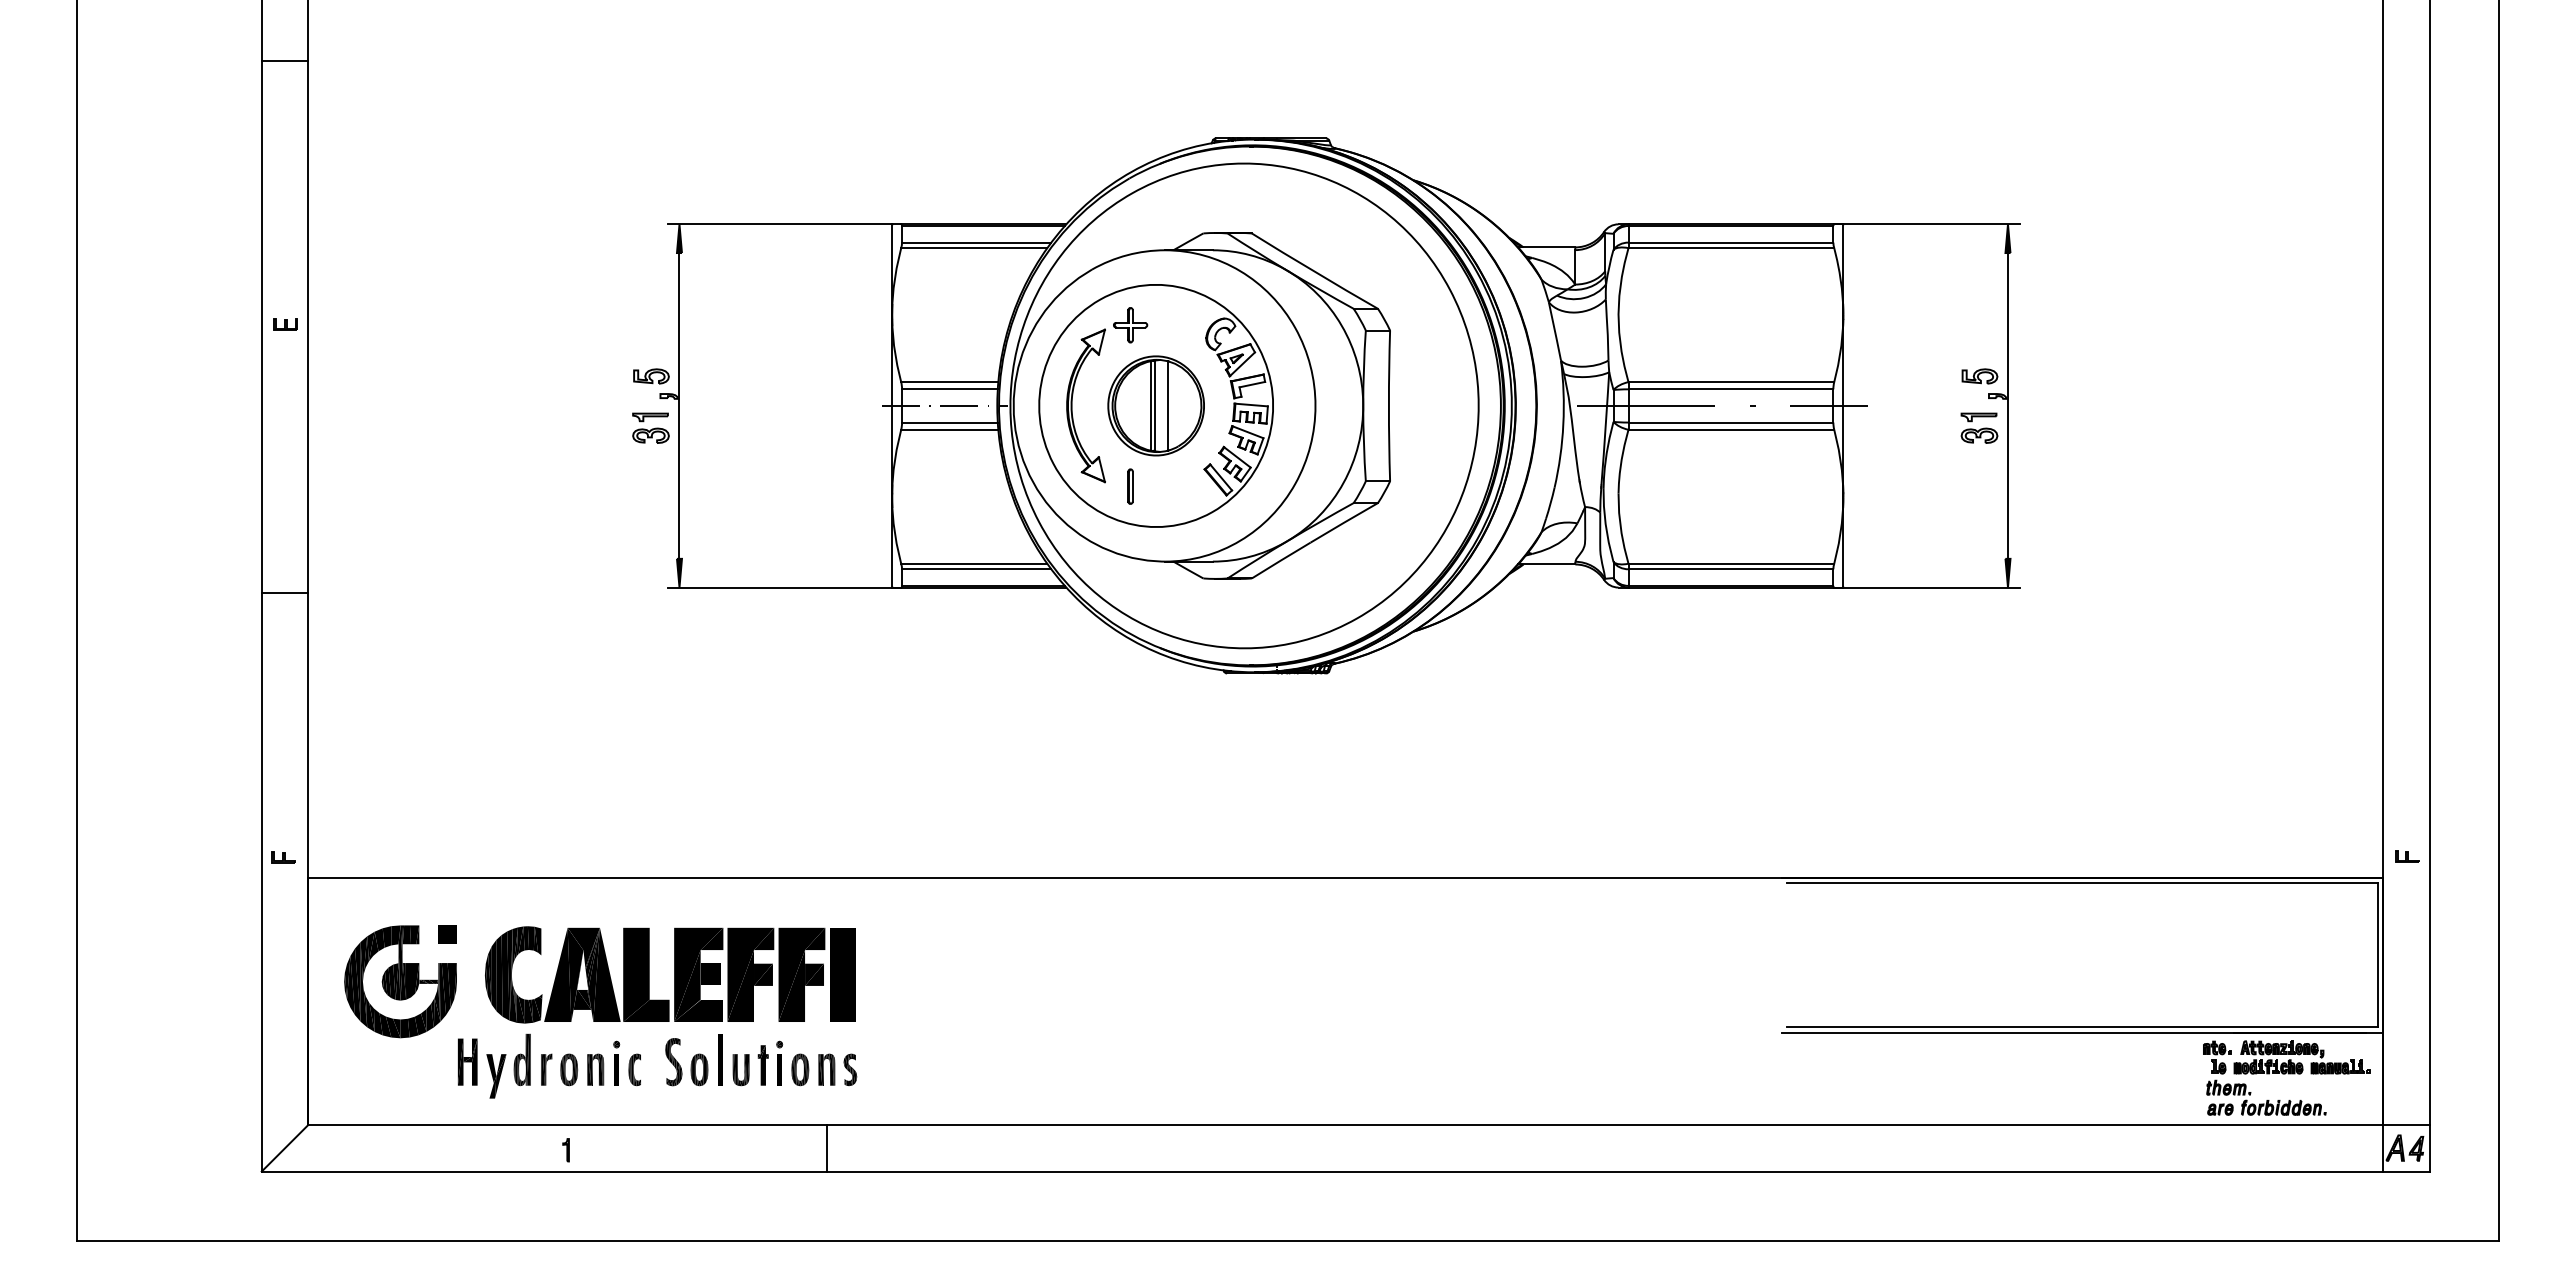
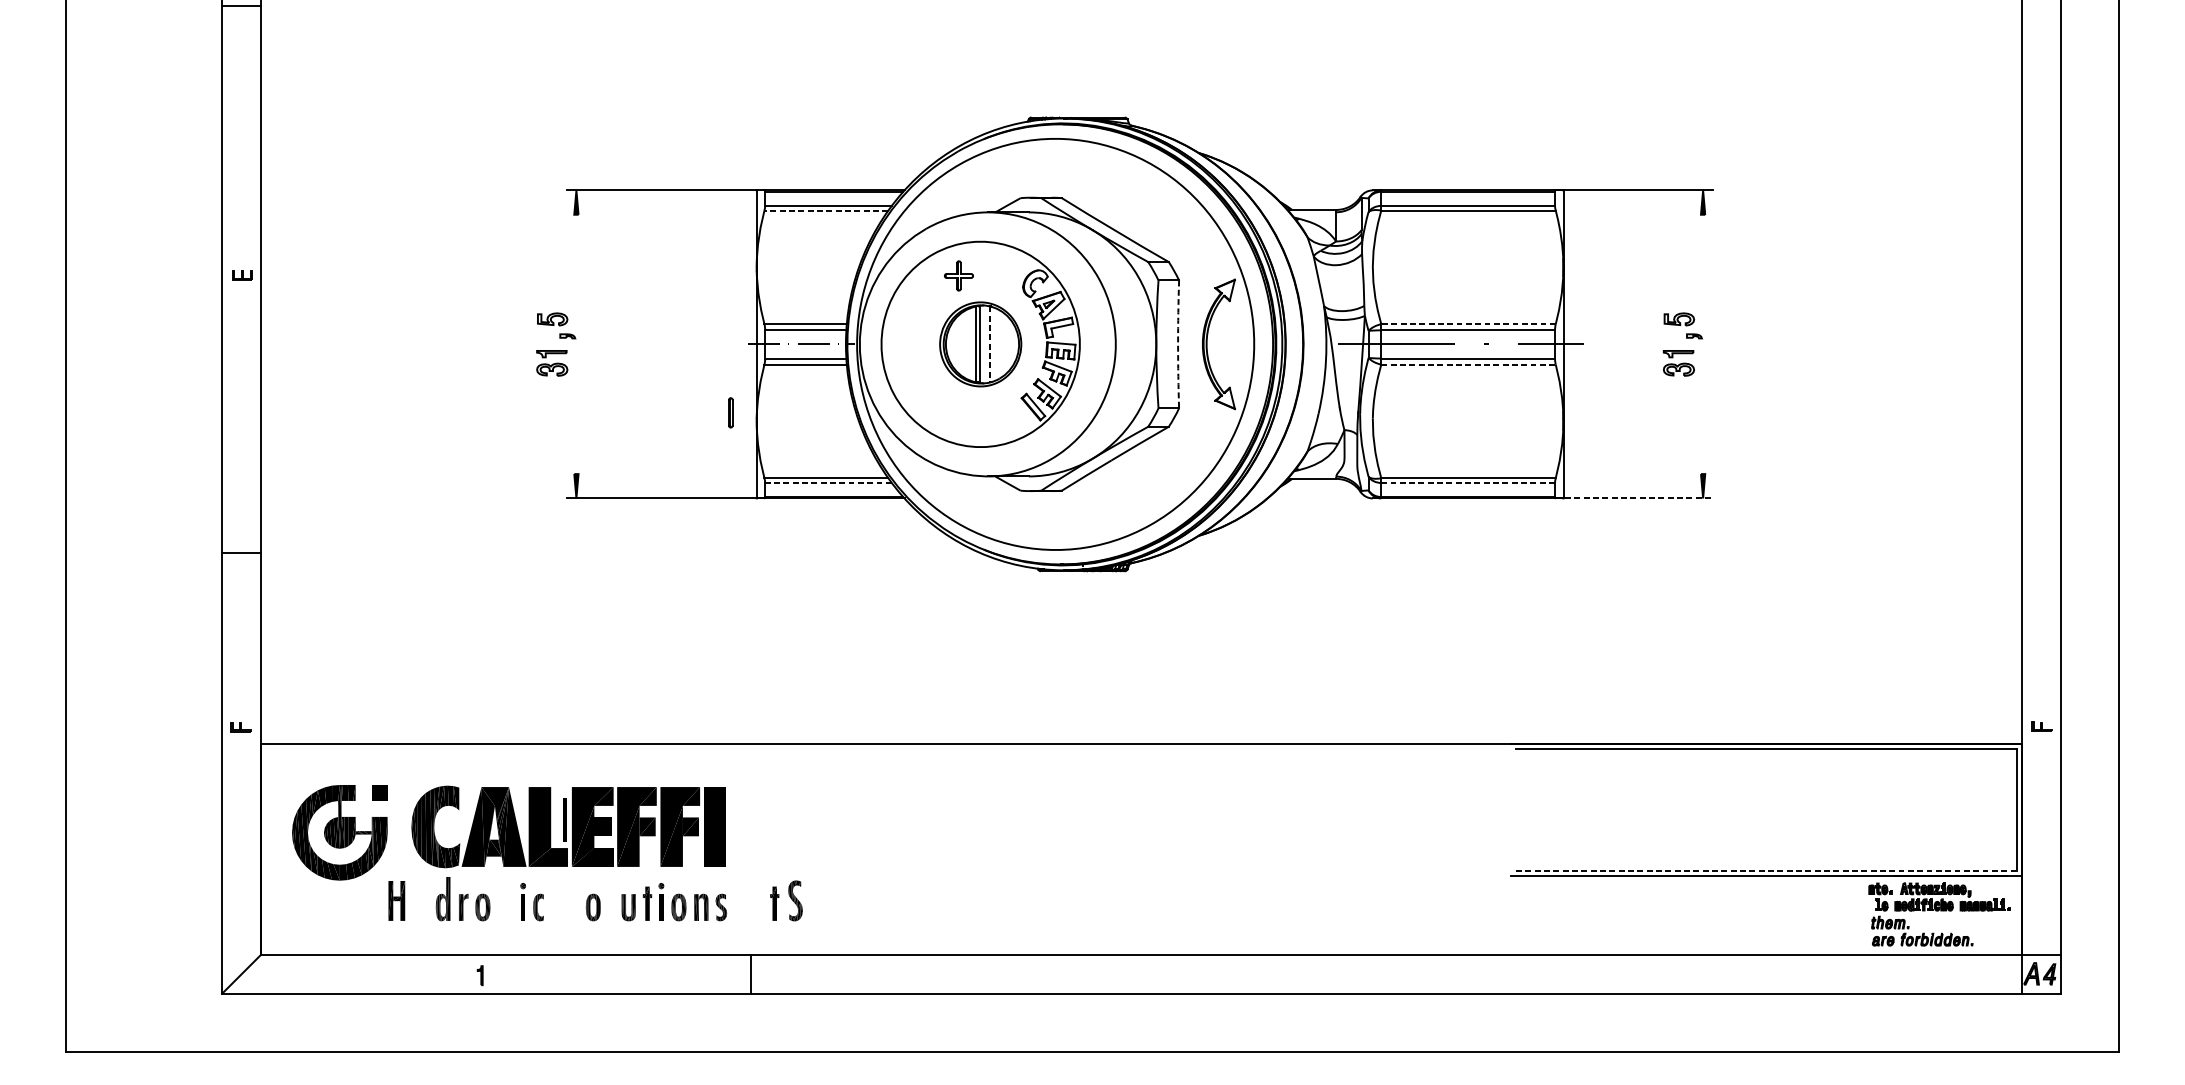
line: (284, 60) -> (241, 5), moved
line: (973, 248) -> (825, 210), solid -> dashed
line: (1731, 382) -> (1468, 324), solid -> dashed
line: (679, 405) -> (576, 344), removed
part: (1072, 405) -> (1207, 344), moved
line: (1167, 405) -> (990, 344), solid -> dashed
arc: (1388, 405) -> (1177, 344), solid -> dashed
line: (2007, 405) -> (1702, 344), removed
line: (1731, 429) -> (1468, 364), solid -> dashed
part: (1130, 486) -> (730, 412), moved
line: (976, 569) -> (828, 483), solid -> dashed
line: (1730, 569) -> (1467, 483), solid -> dashed
line: (1926, 587) -> (1634, 498), solid -> dashed
line: (284, 593) -> (241, 553), moved
line: (2083, 1027) -> (1767, 871), solid -> dashed
line: (720, 1059) -> (565, 819), moved
part: (673, 1062) -> (795, 901), moved
part: (912, 1065) -> (774, 903), added
part: (595, 1069) -> (505, 907), removed
part: (496, 1076) -> (421, 913), removed
line: (826, 1148) -> (750, 974), moved

